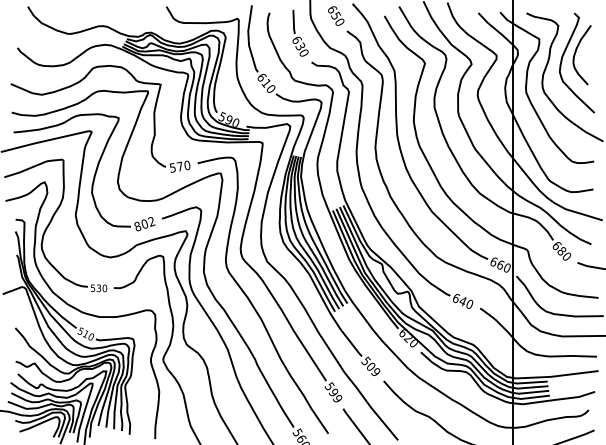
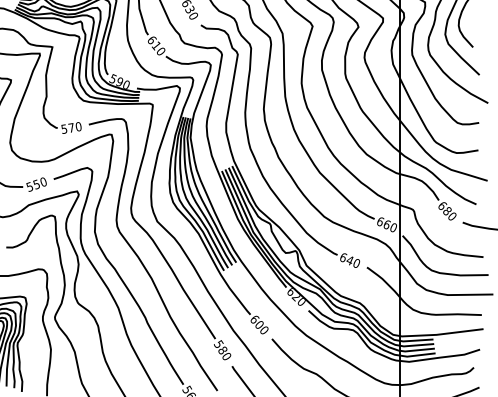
text: (144, 224) -> (36, 184), 802 -> 550
text: (369, 366) -> (257, 324), 509 -> 600
text: (334, 395) -> (223, 353), 599 -> 580

